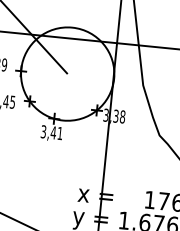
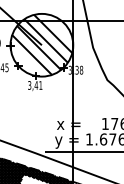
hatch: (68, 73) -> (42, 44), added

